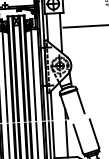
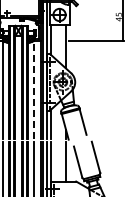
line: (33, 74) -> (33, 89), solid -> dashed

